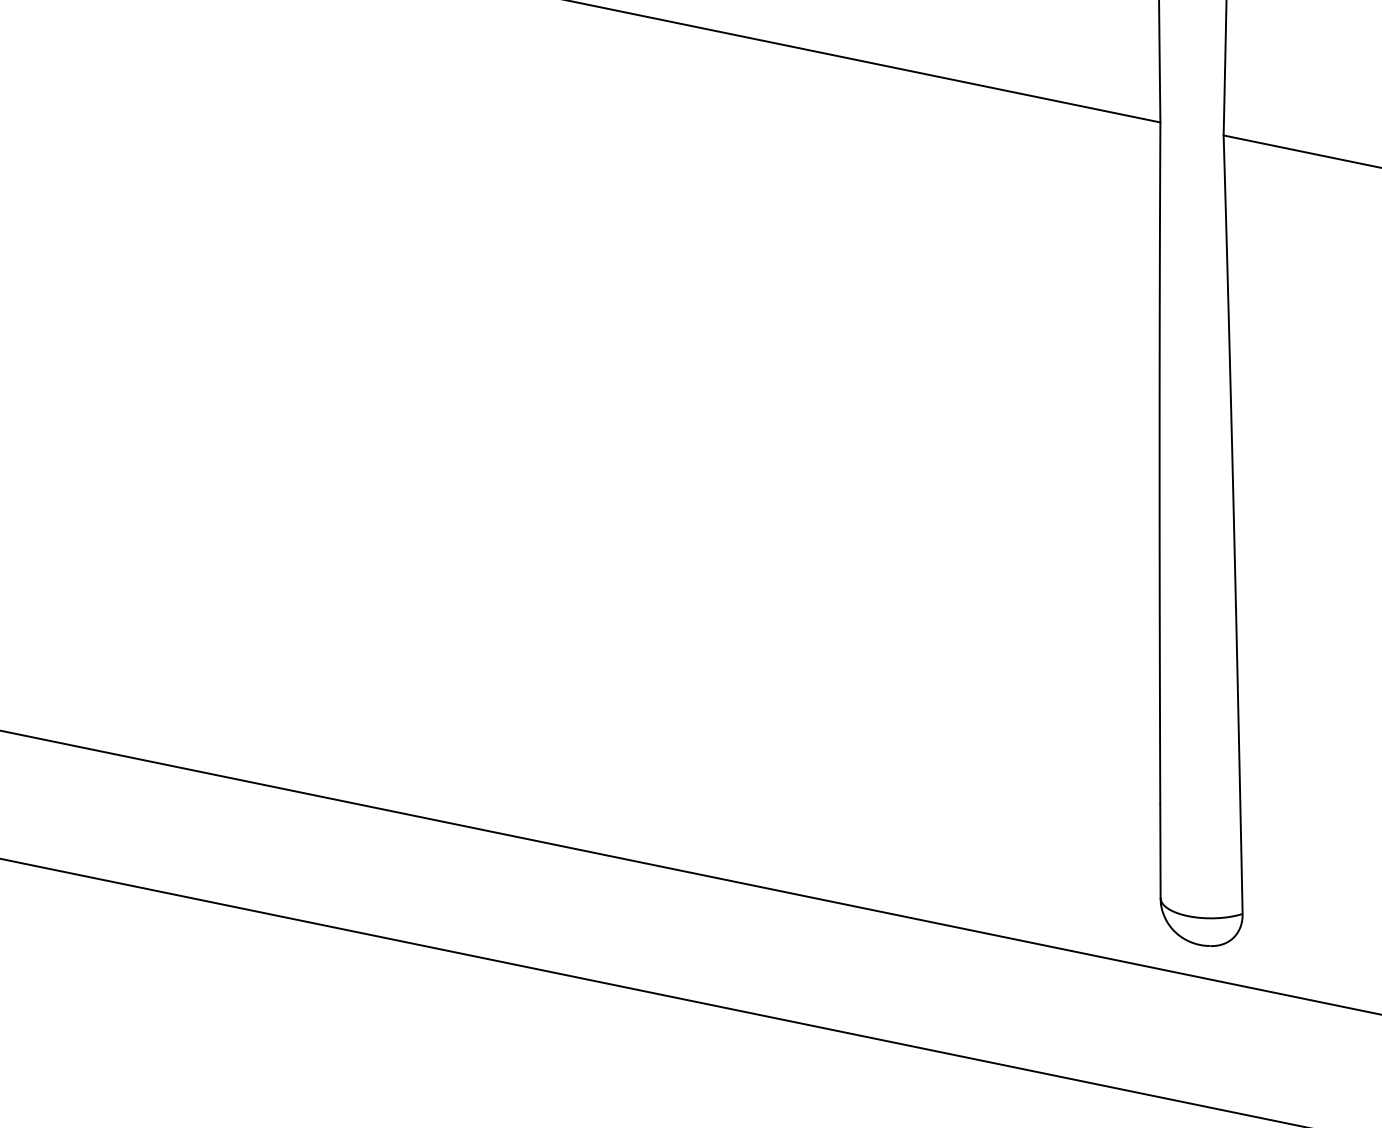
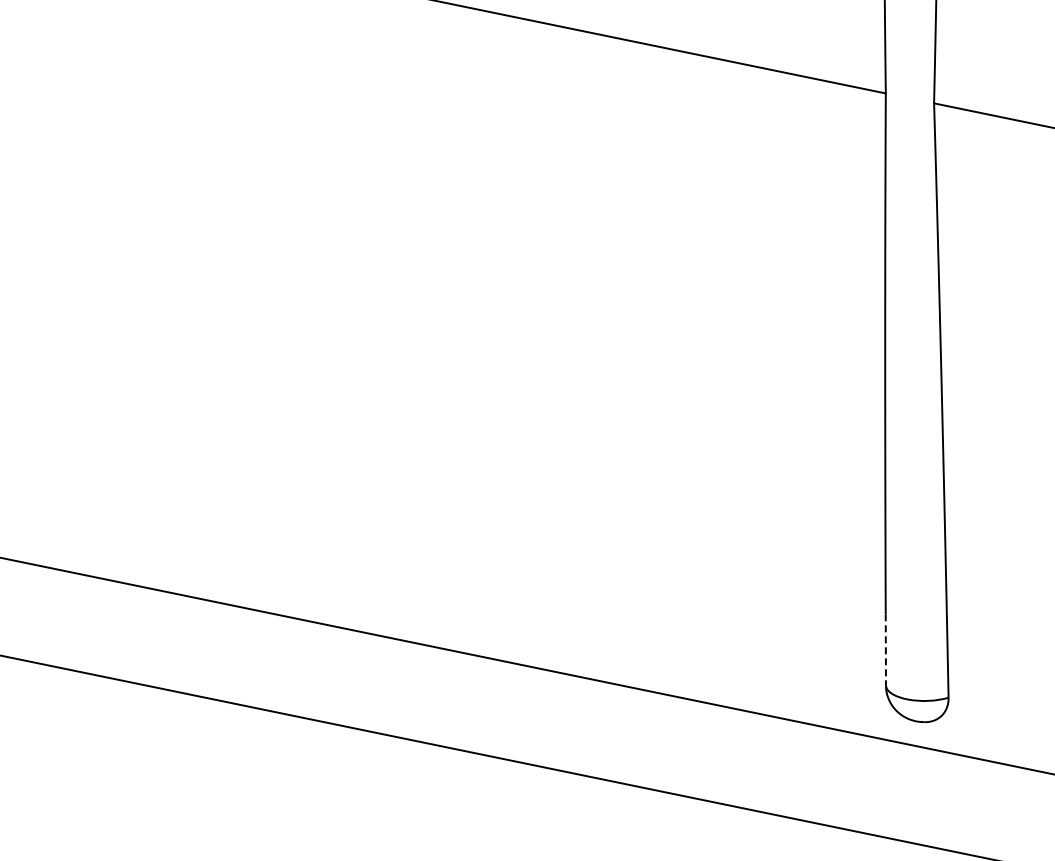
line: (1159, 850) -> (885, 649), solid -> dashed

